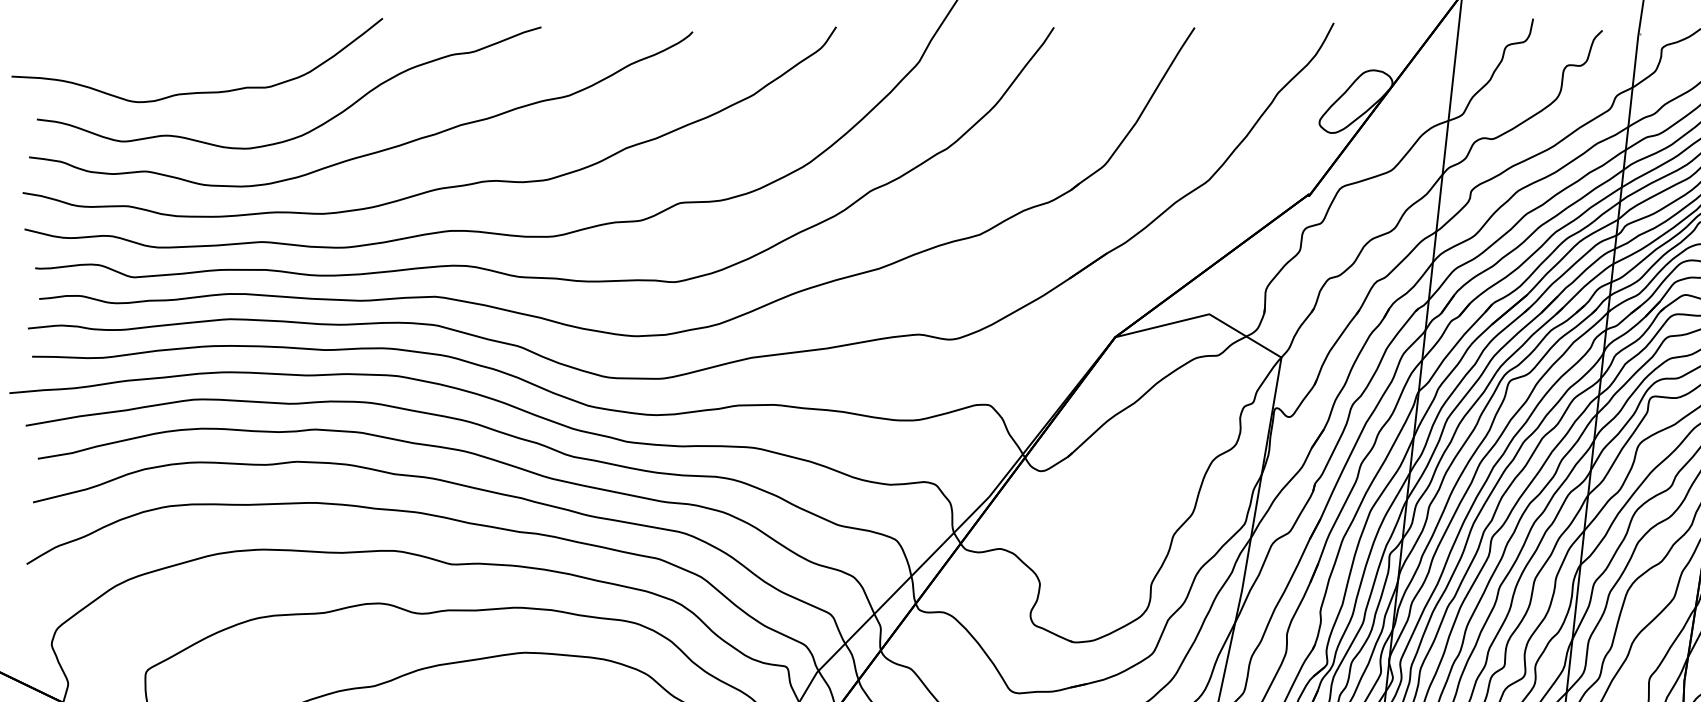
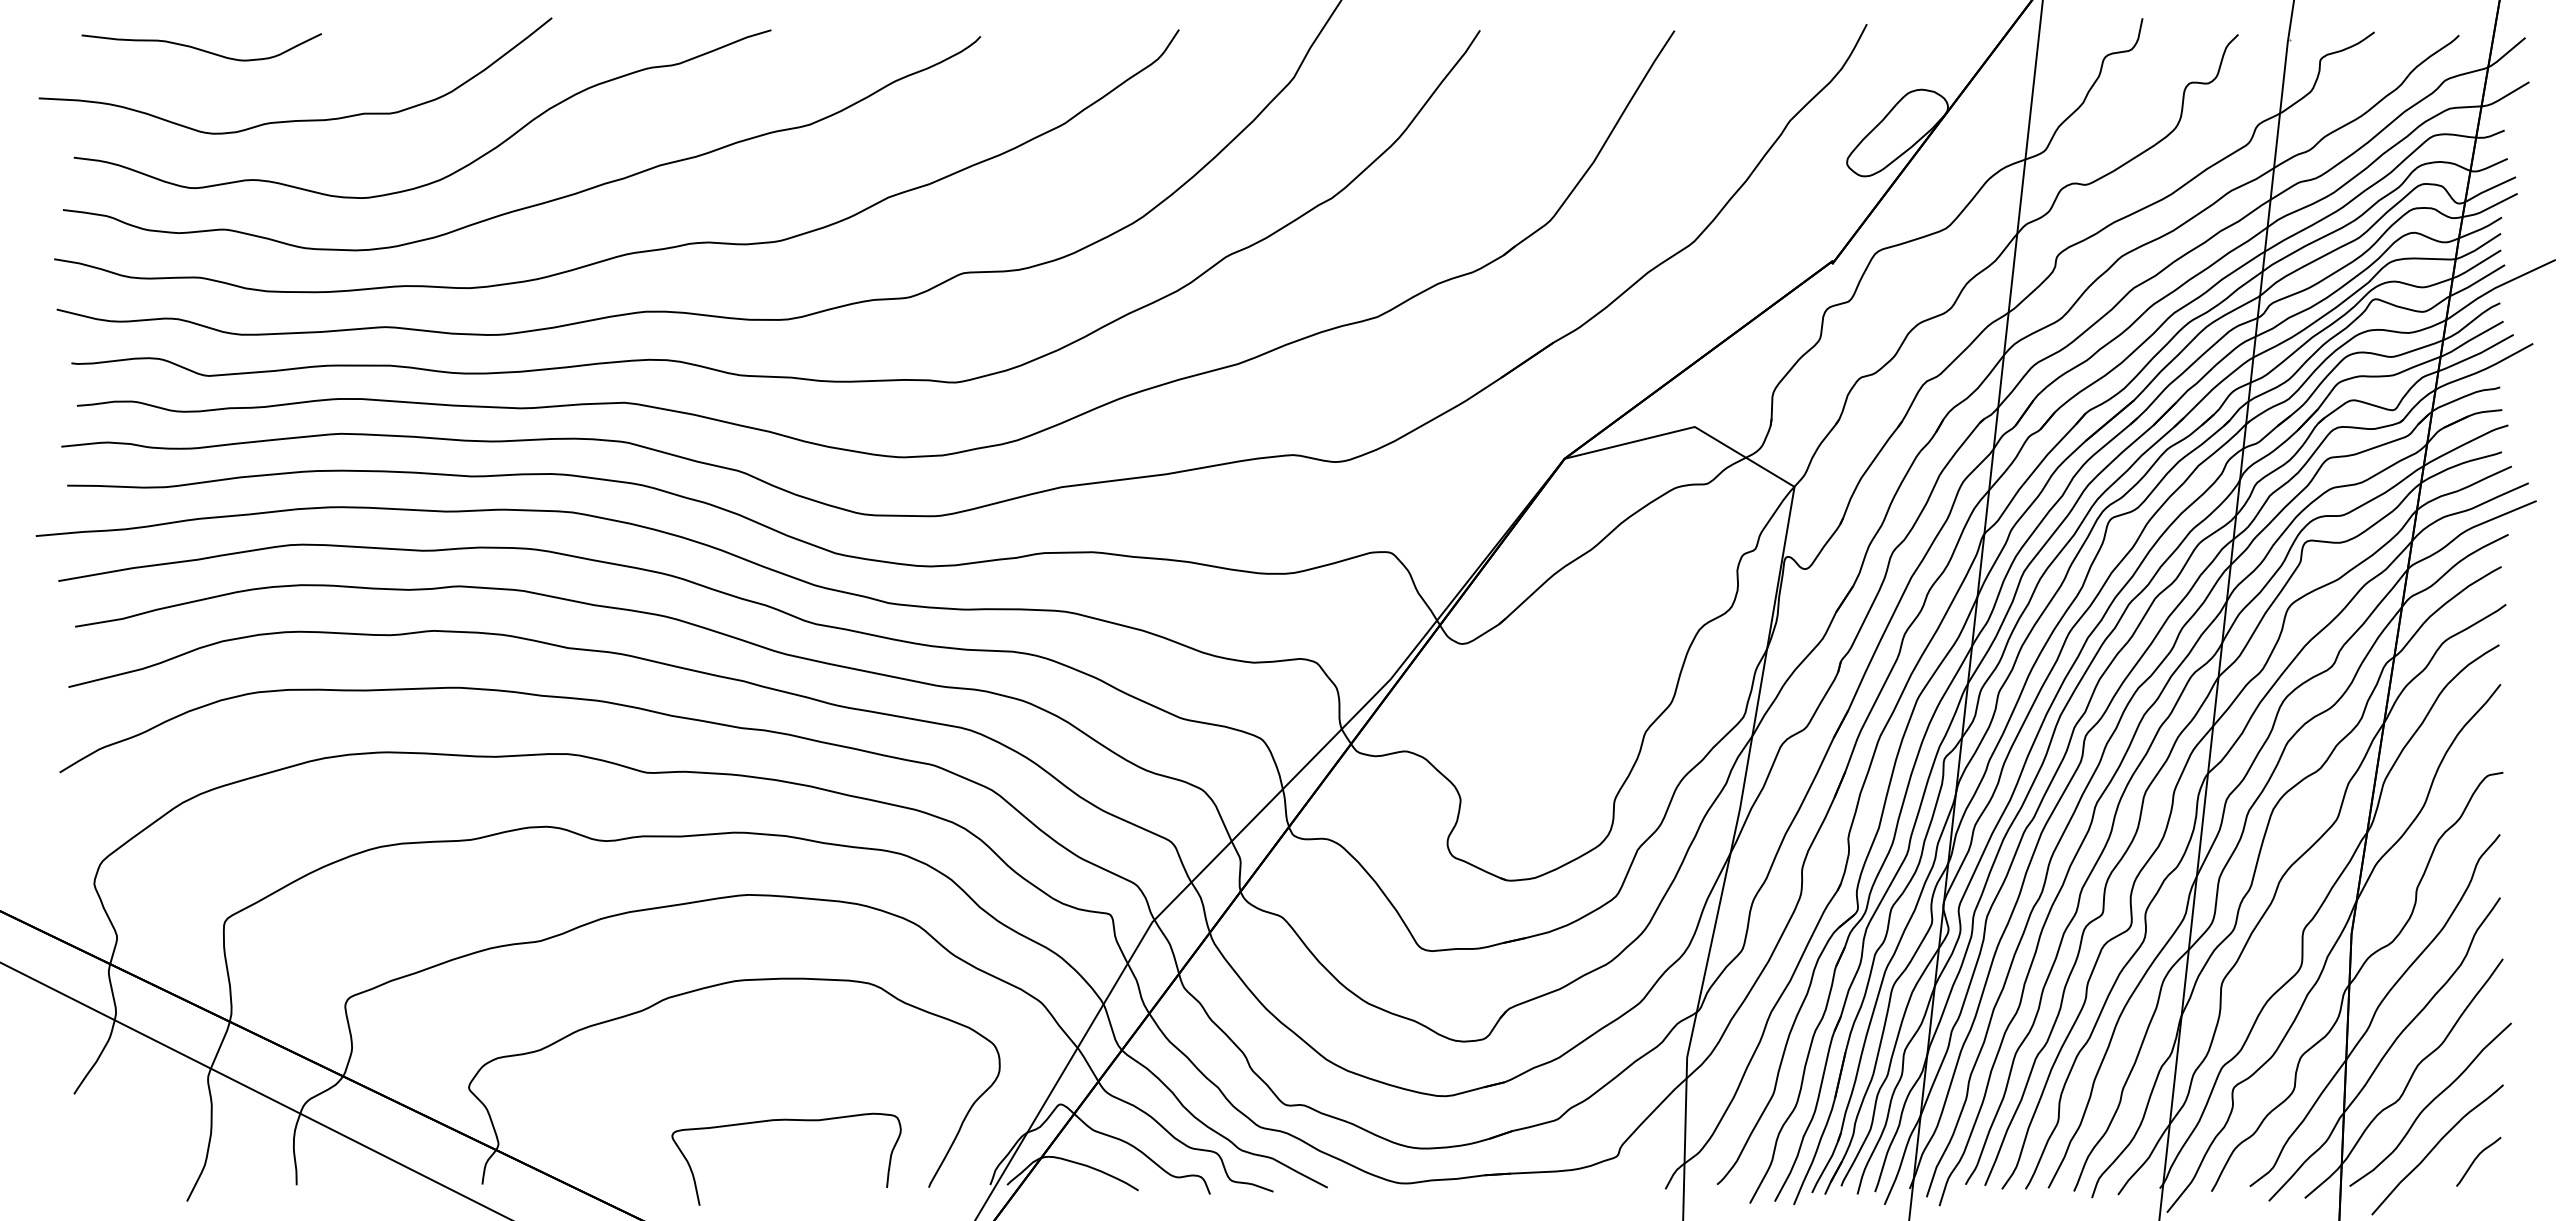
curve: (128, 40) -> (200, 48), added

